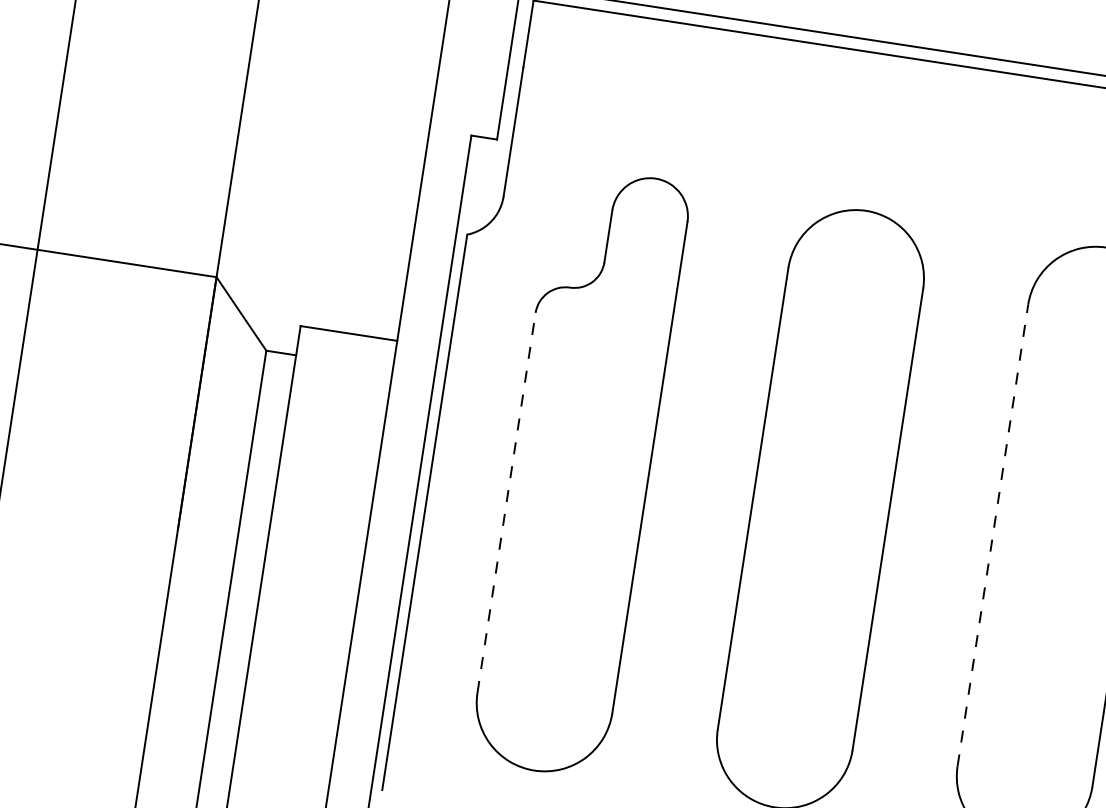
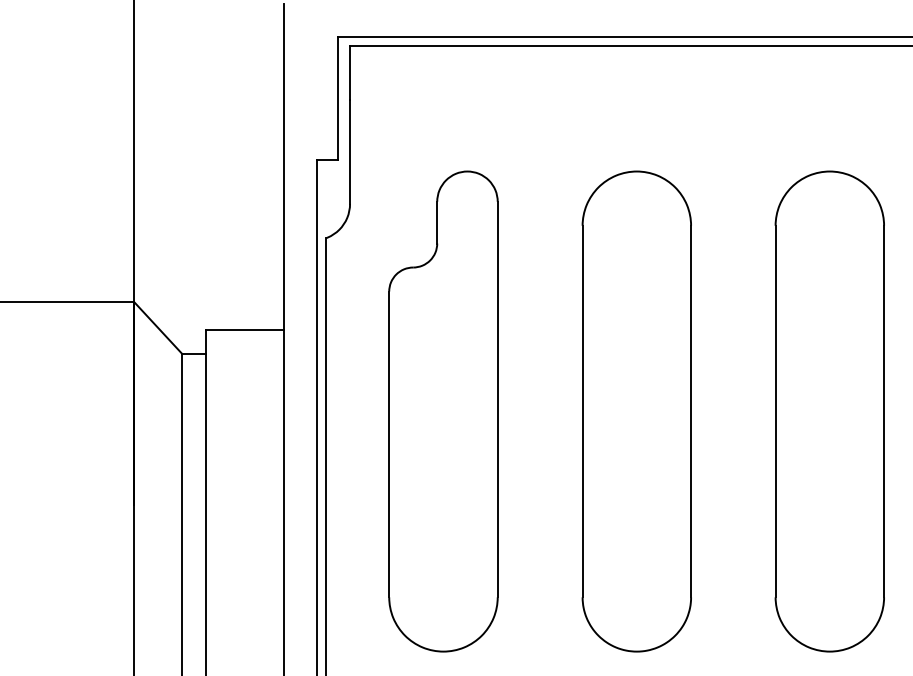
line: (506, 502) -> (389, 444), dashed -> solid
line: (992, 535) -> (775, 411), dashed -> solid

